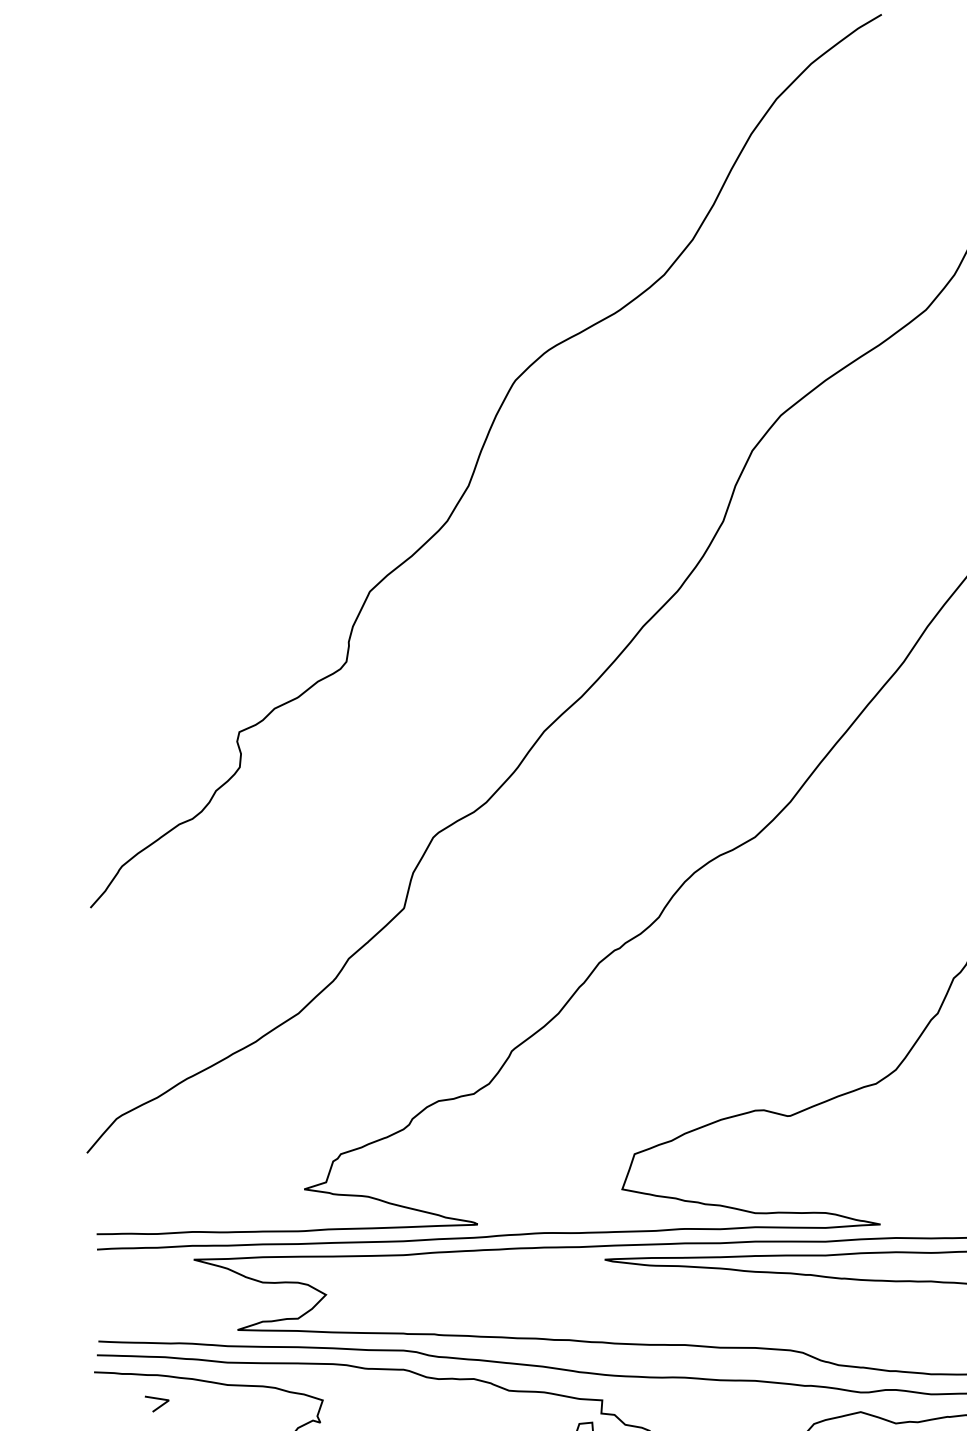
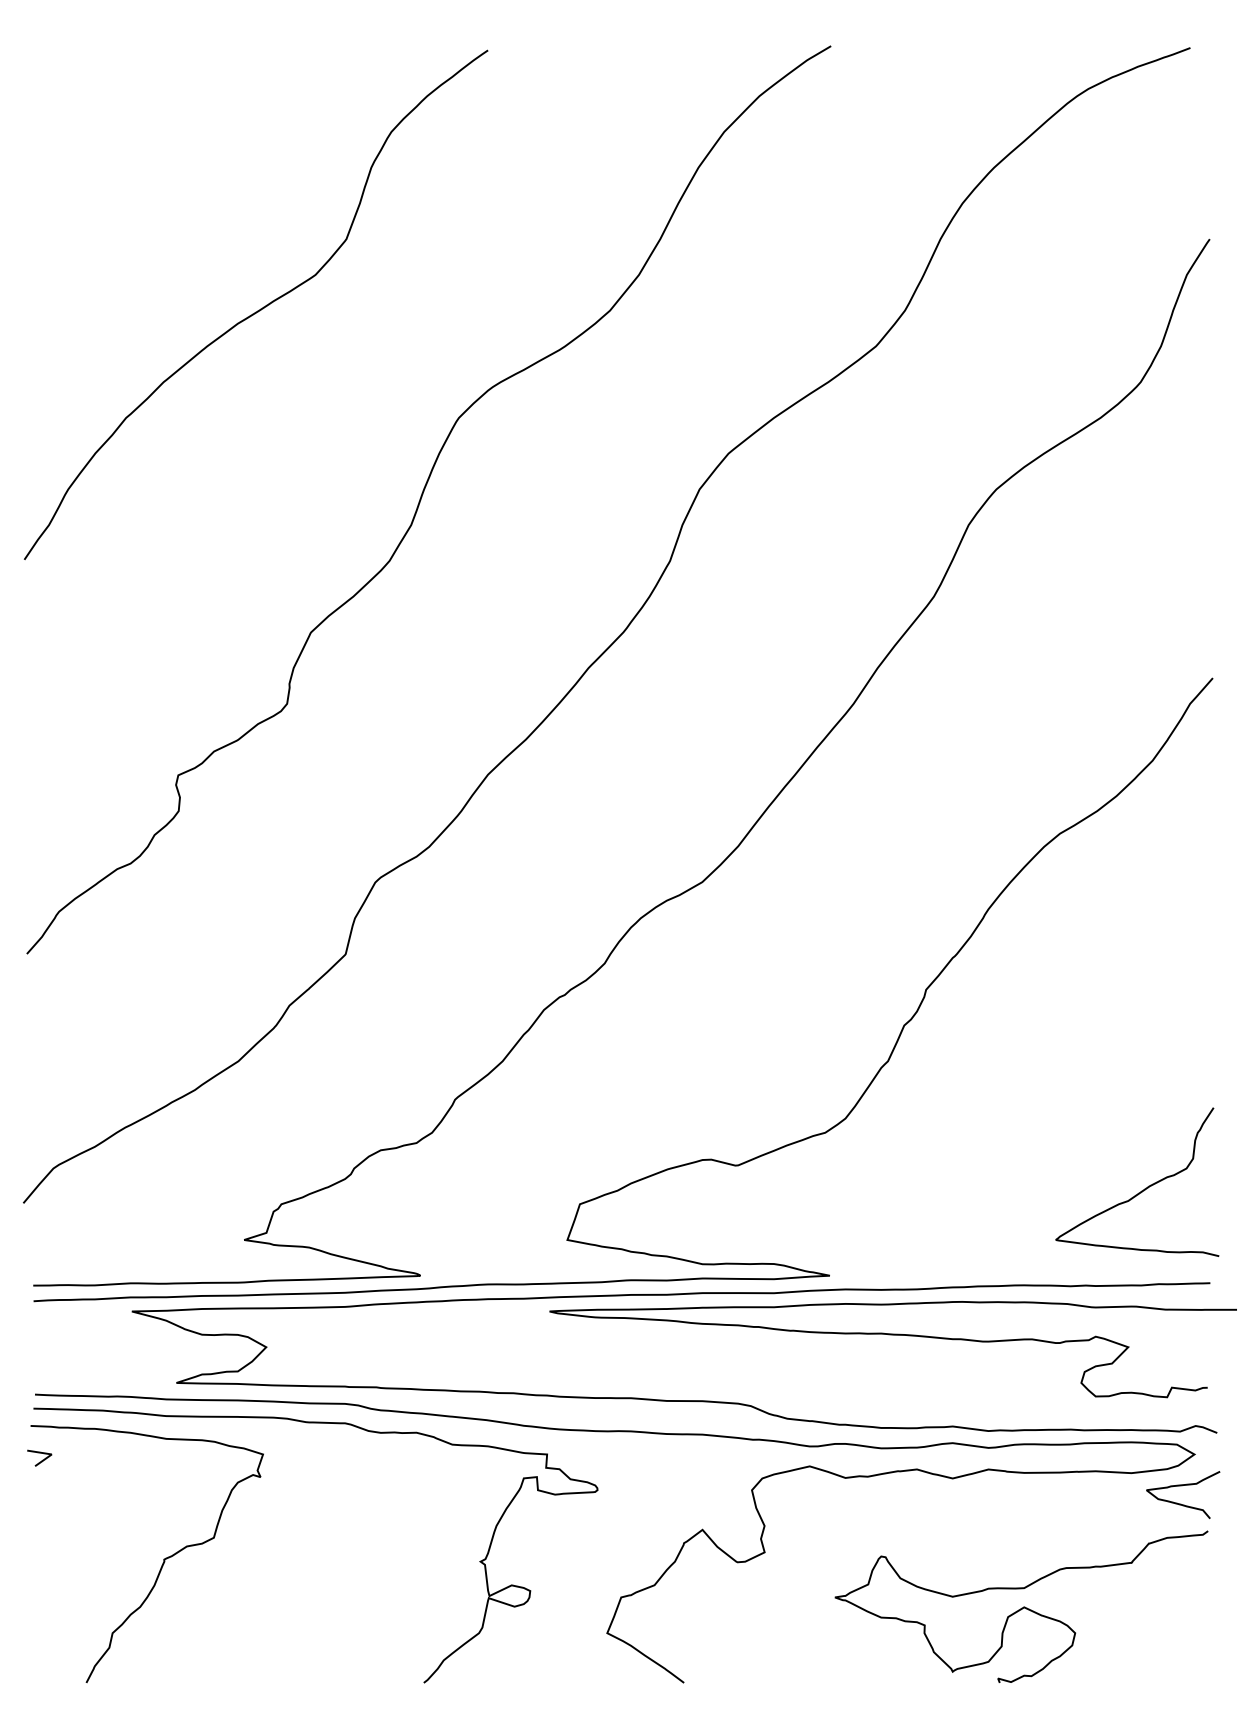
curve: (320, 272) -> (260, 308), added
line: (159, 1405) -> (42, 1459), moved

